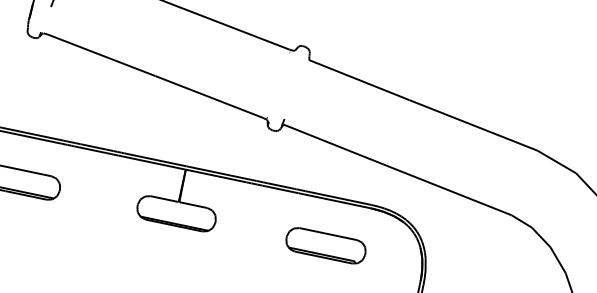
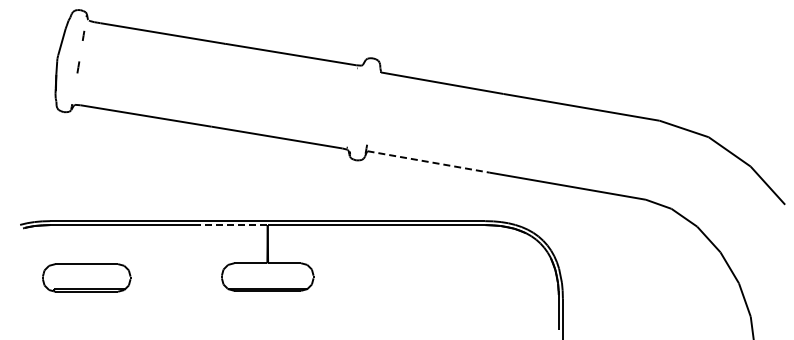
line: (334, 145) -> (429, 162), solid -> dashed
line: (154, 163) -> (230, 225), solid -> dashed
part: (325, 245) -> (443, 277), removed

